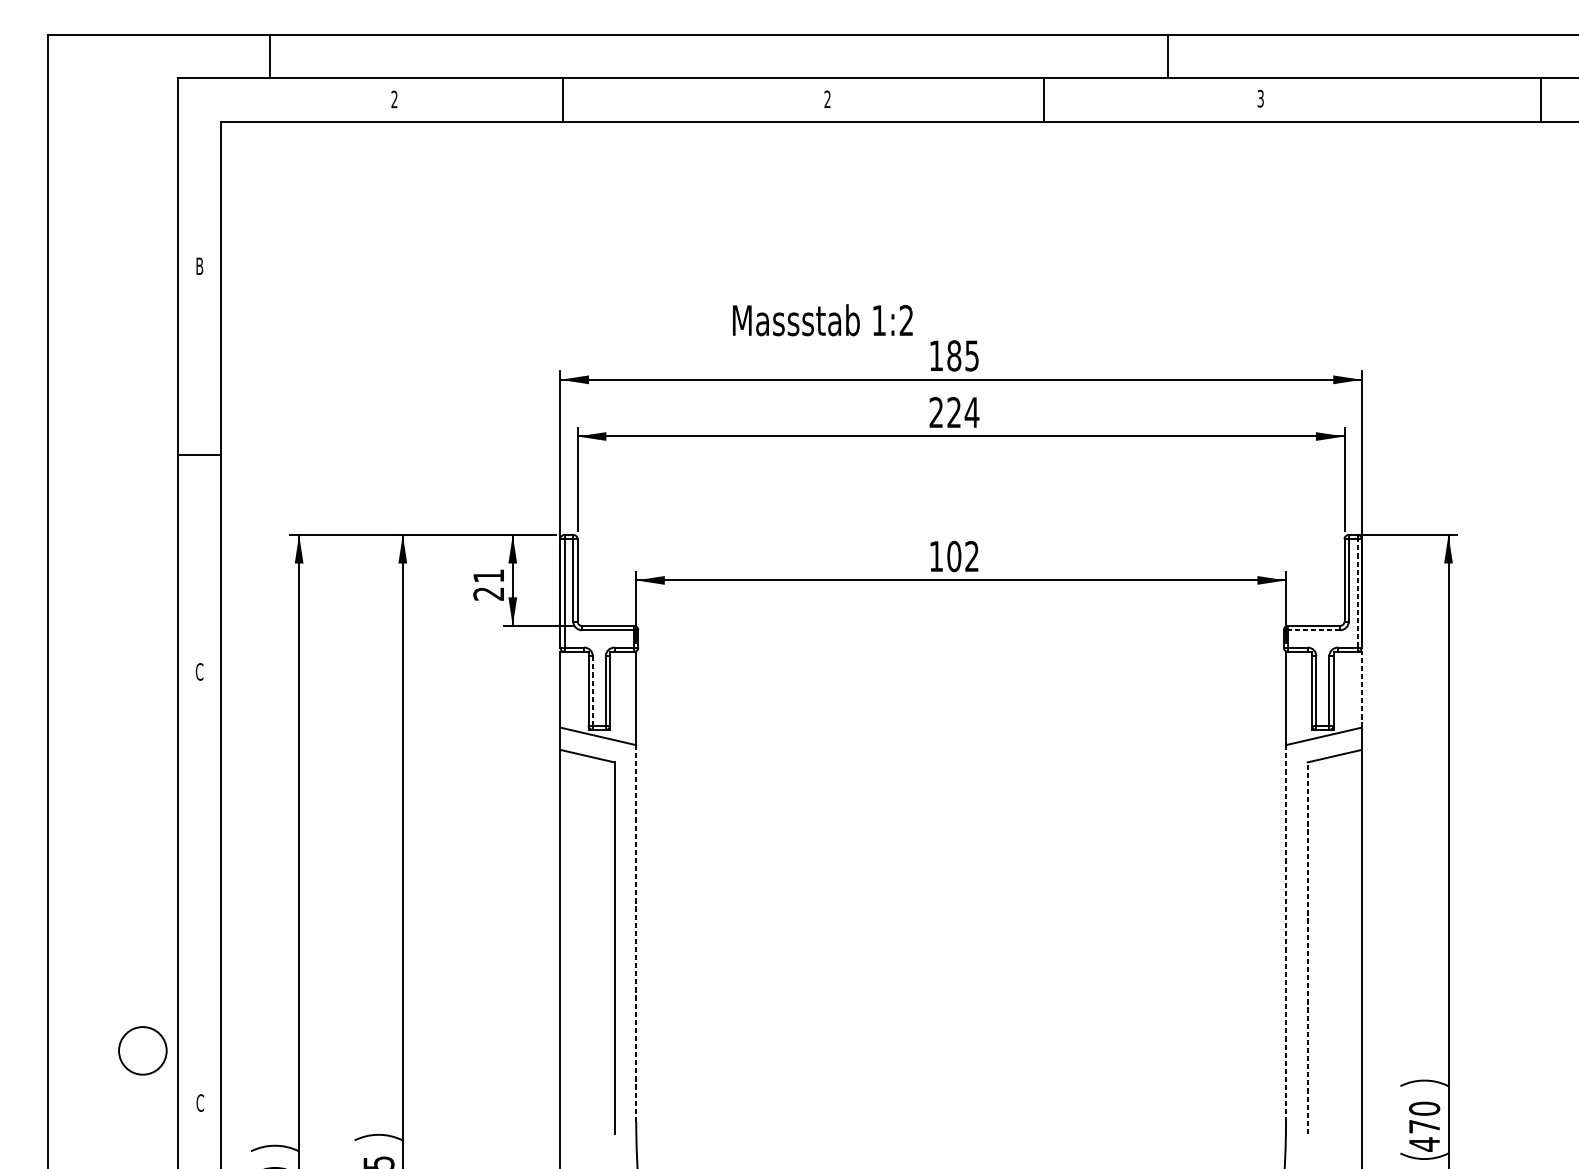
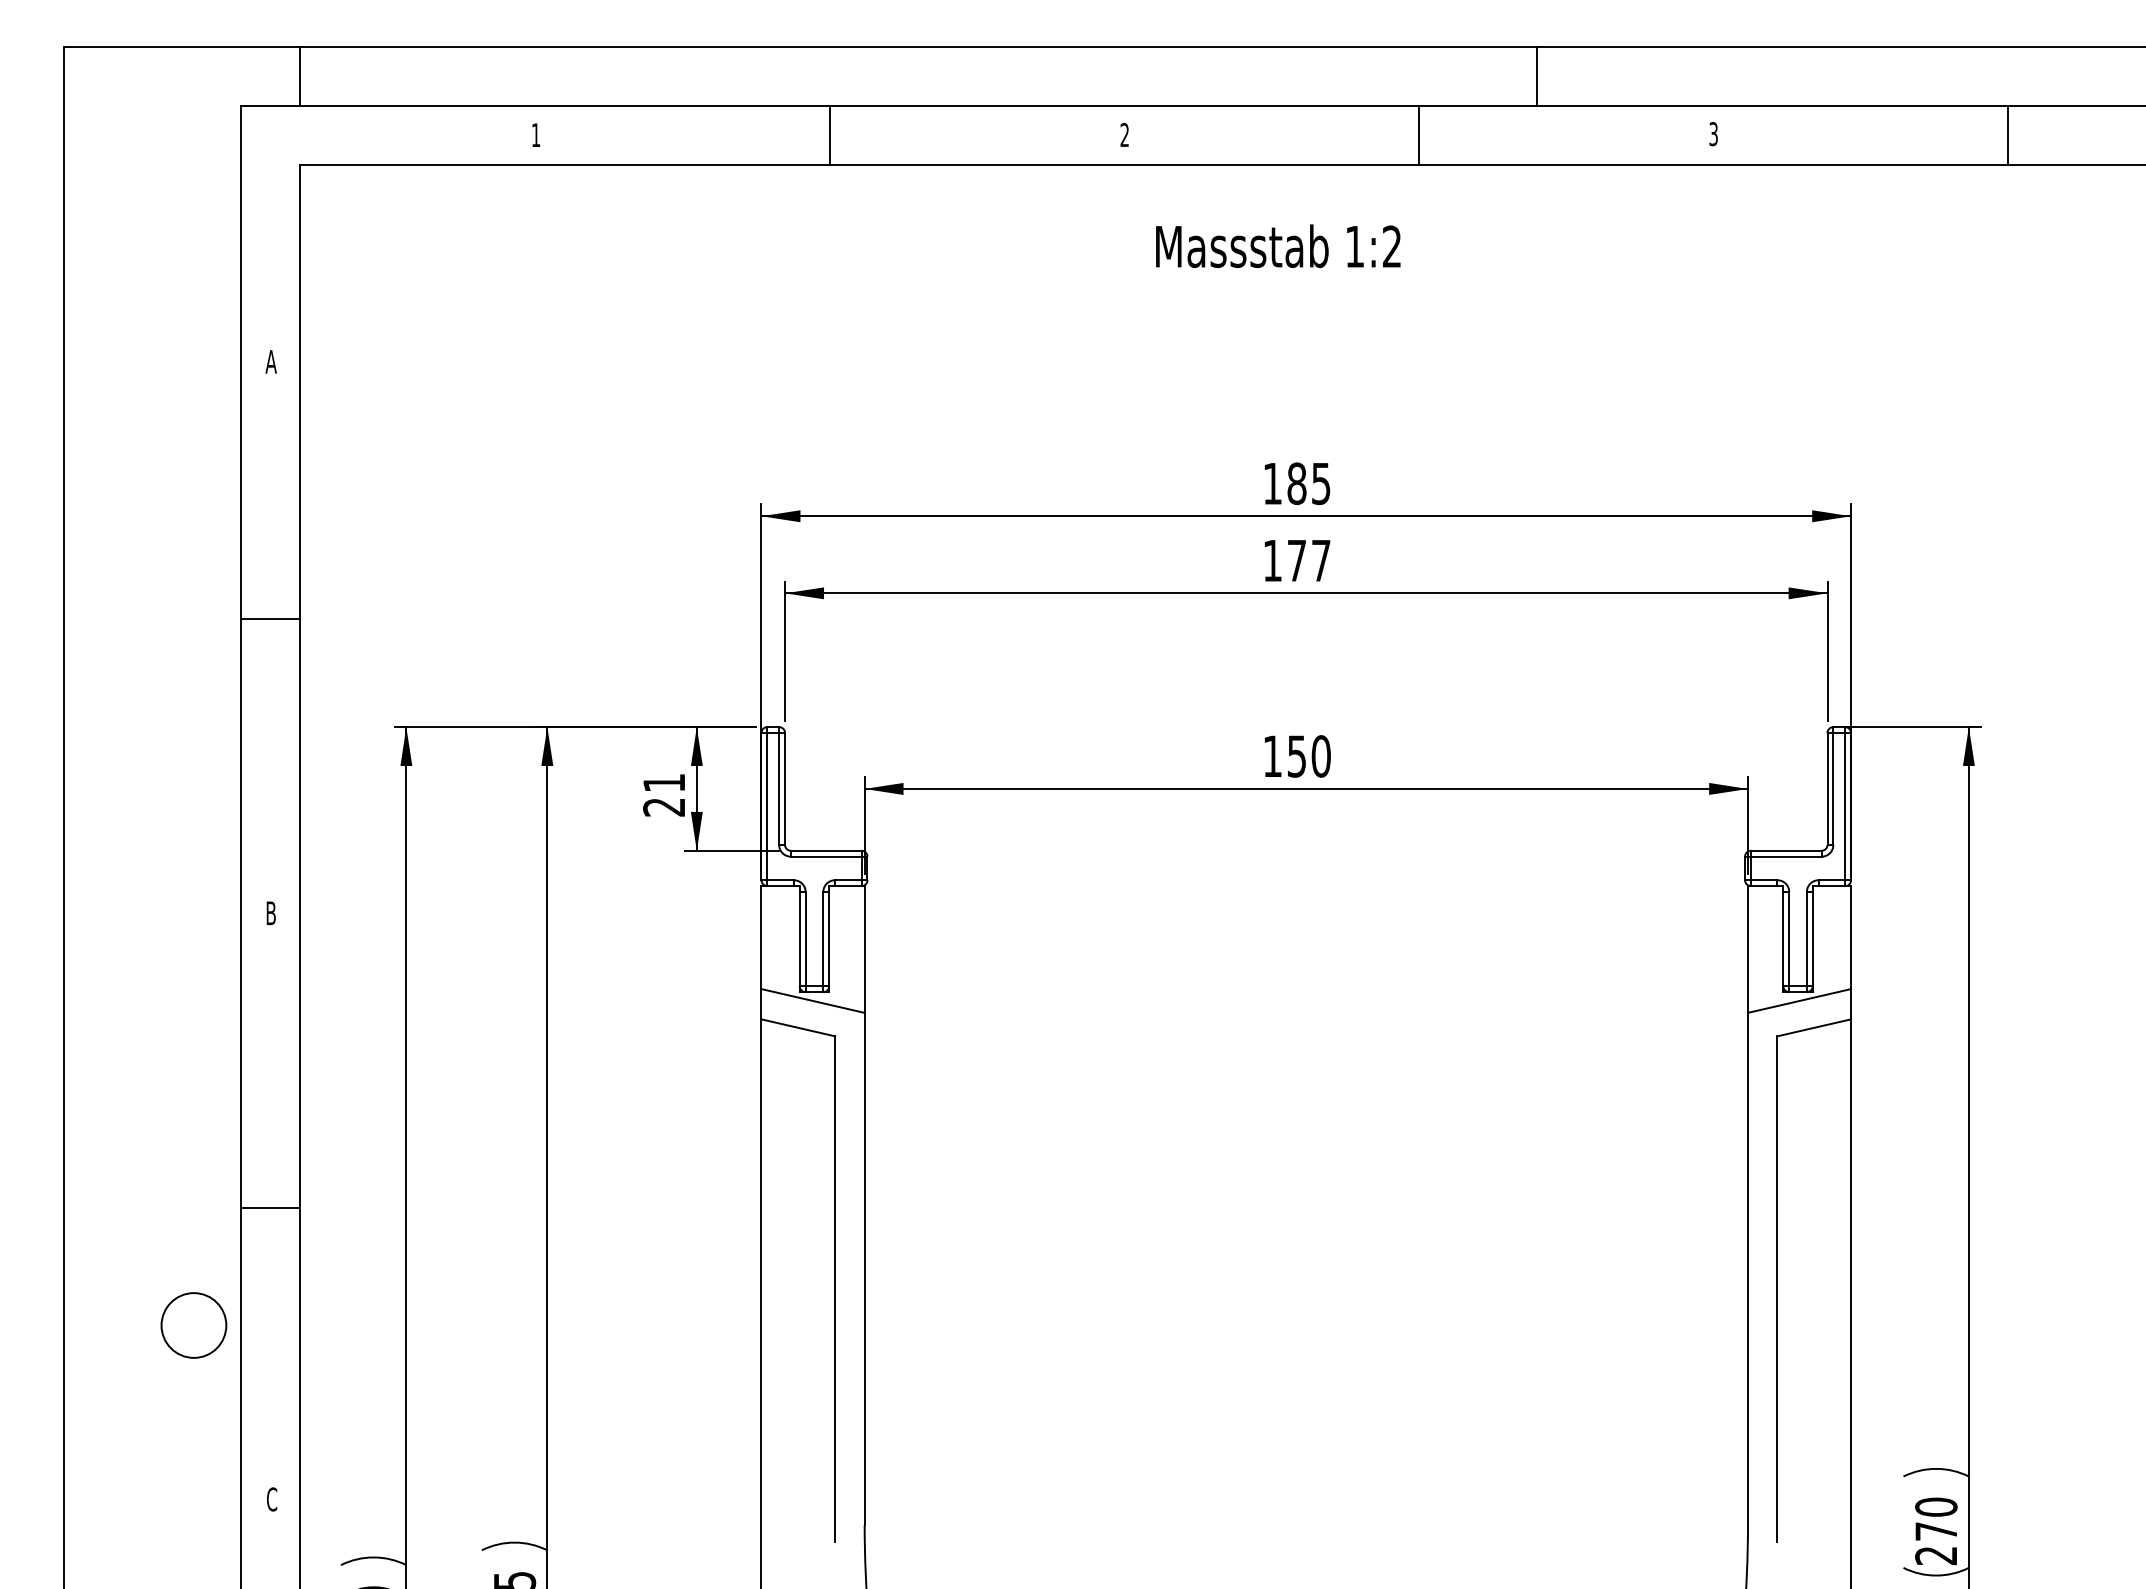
line: (269, 56) -> (299, 76), moved
line: (1167, 56) -> (1536, 76), moved
text: (394, 99) -> (535, 134), 2 -> 1
line: (563, 99) -> (830, 135), moved
line: (1540, 99) -> (2007, 135), moved
text: (199, 265) -> (270, 361), B -> A
text: (822, 320) -> (1278, 246), moved
text: (954, 412) -> (1297, 560), 224 -> 177
text: (962, 556) -> (1308, 756), 102 -> 150
line: (1357, 593) -> (1845, 806), dashed -> solid
line: (1313, 630) -> (1785, 856), dashed -> solid
text: (199, 672) -> (271, 913), C -> B
line: (1362, 689) -> (1851, 937), dashed -> solid
line: (592, 691) -> (805, 939), dashed -> solid
line: (199, 888) -> (270, 1207), added
line: (636, 933) -> (864, 1268), dashed -> solid
line: (1285, 933) -> (1747, 1269), dashed -> solid
line: (1307, 947) -> (1777, 1288), dashed -> solid
circle: (142, 1050) -> (193, 1325), moved
text: (1423, 1144) -> (1935, 1555), 470 -> 270

